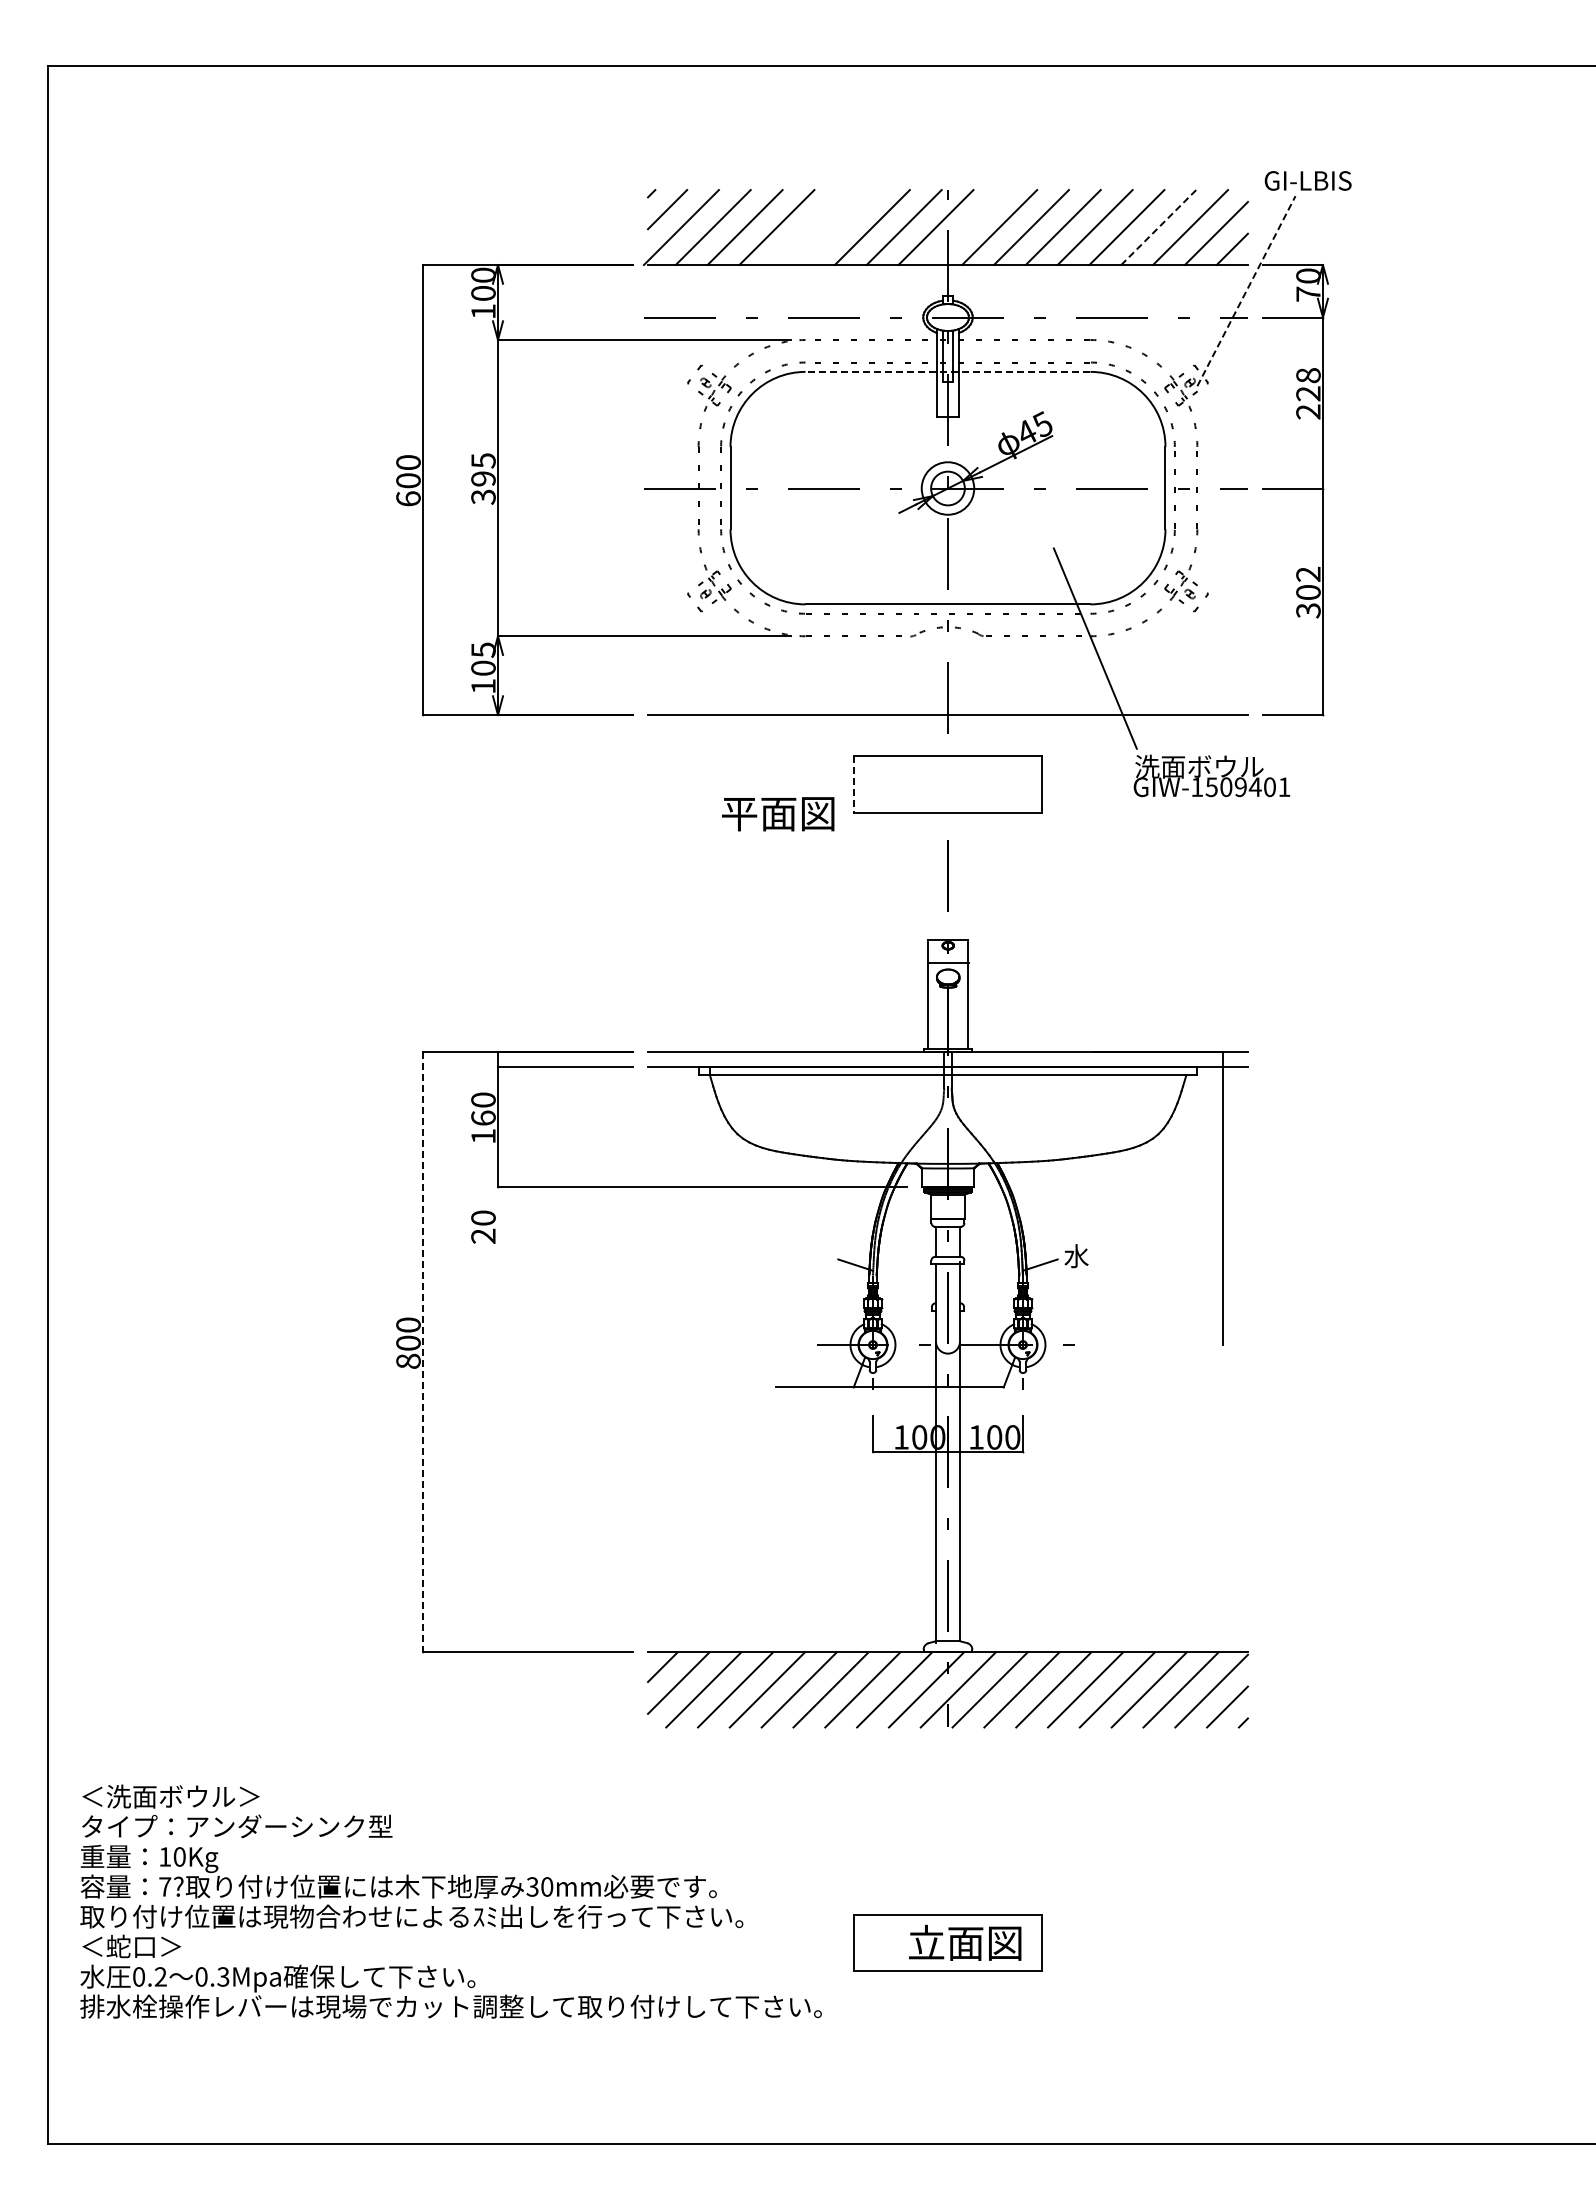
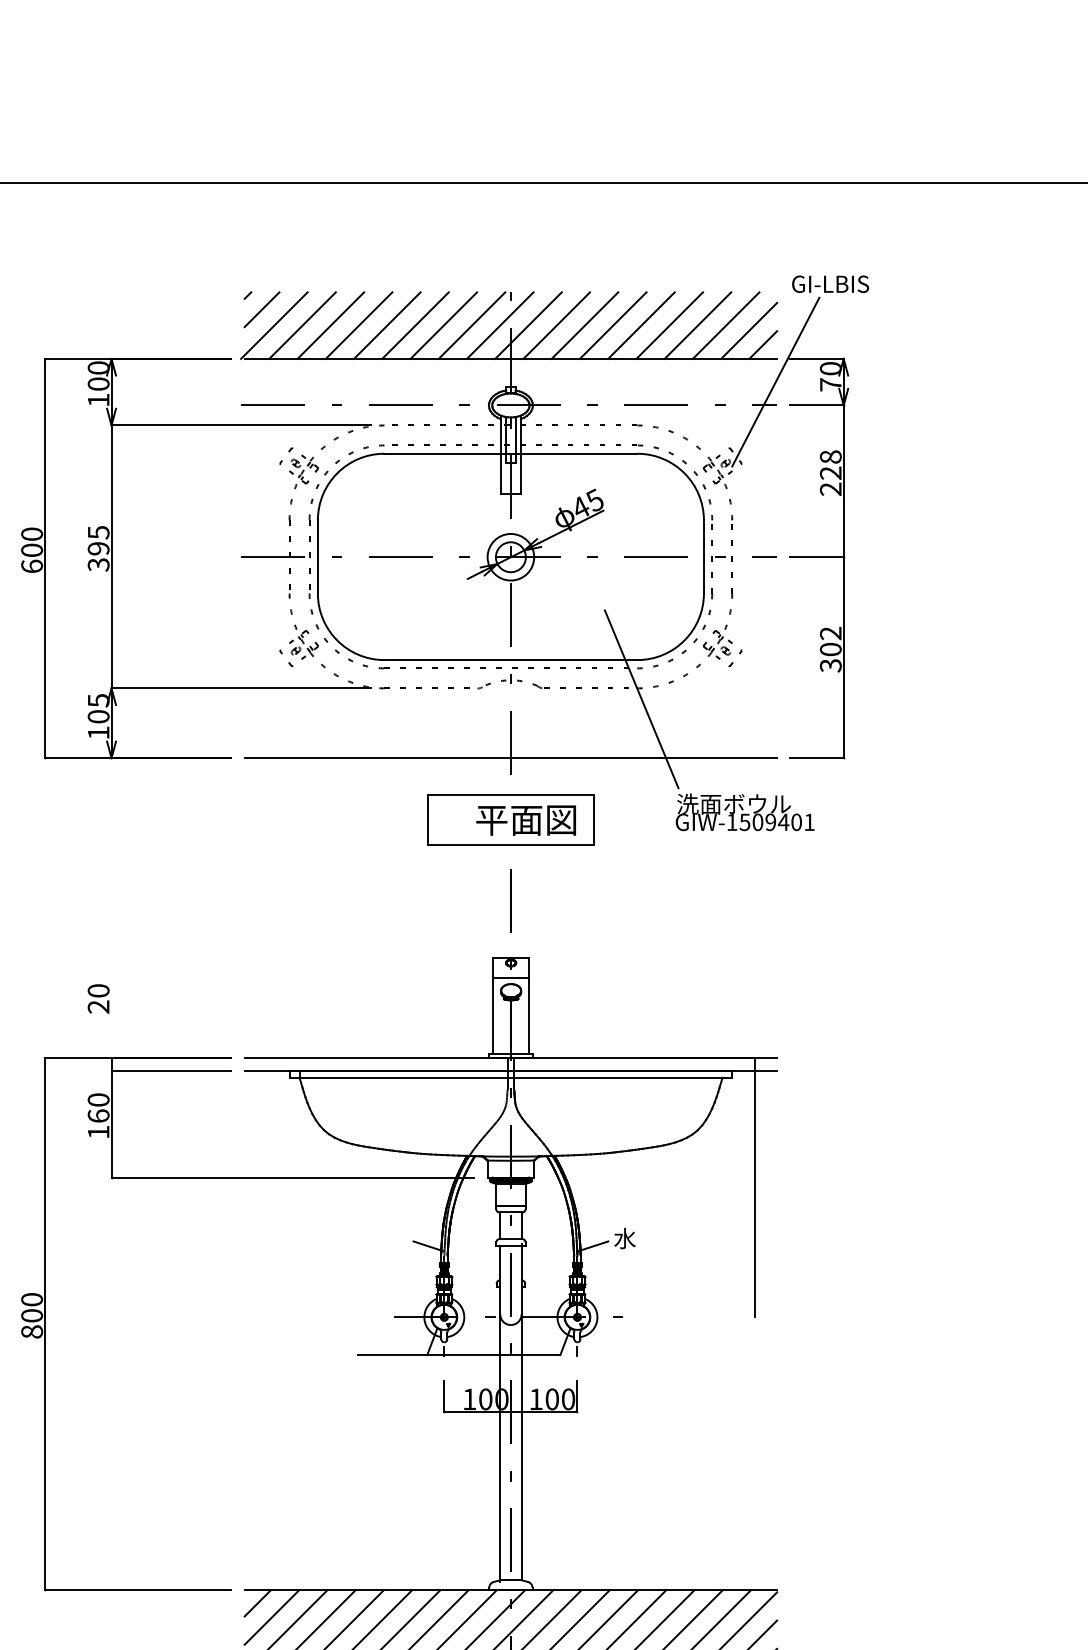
line: (808, 227) -> (387, 325), added
line: (840, 227) -> (415, 325), added
line: (967, 227) -> (528, 325), added
line: (1159, 227) -> (698, 325), dashed -> solid
line: (1246, 291) -> (775, 382), dashed -> solid
line: (947, 371) -> (510, 453), dashed -> solid
line: (854, 785) -> (427, 820), dashed -> solid
text: (778, 814) -> (526, 820), moved
text: (483, 1226) -> (98, 998), moved
line: (423, 1352) -> (45, 1324), dashed -> solid

